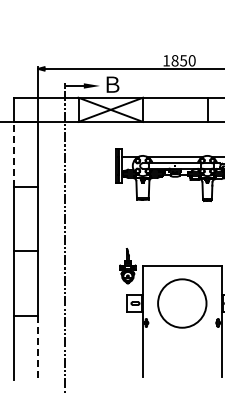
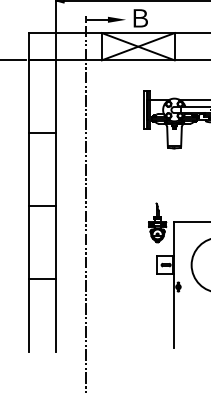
line: (13, 153) -> (28, 95), dashed -> solid
line: (38, 348) -> (56, 315), dashed -> solid

